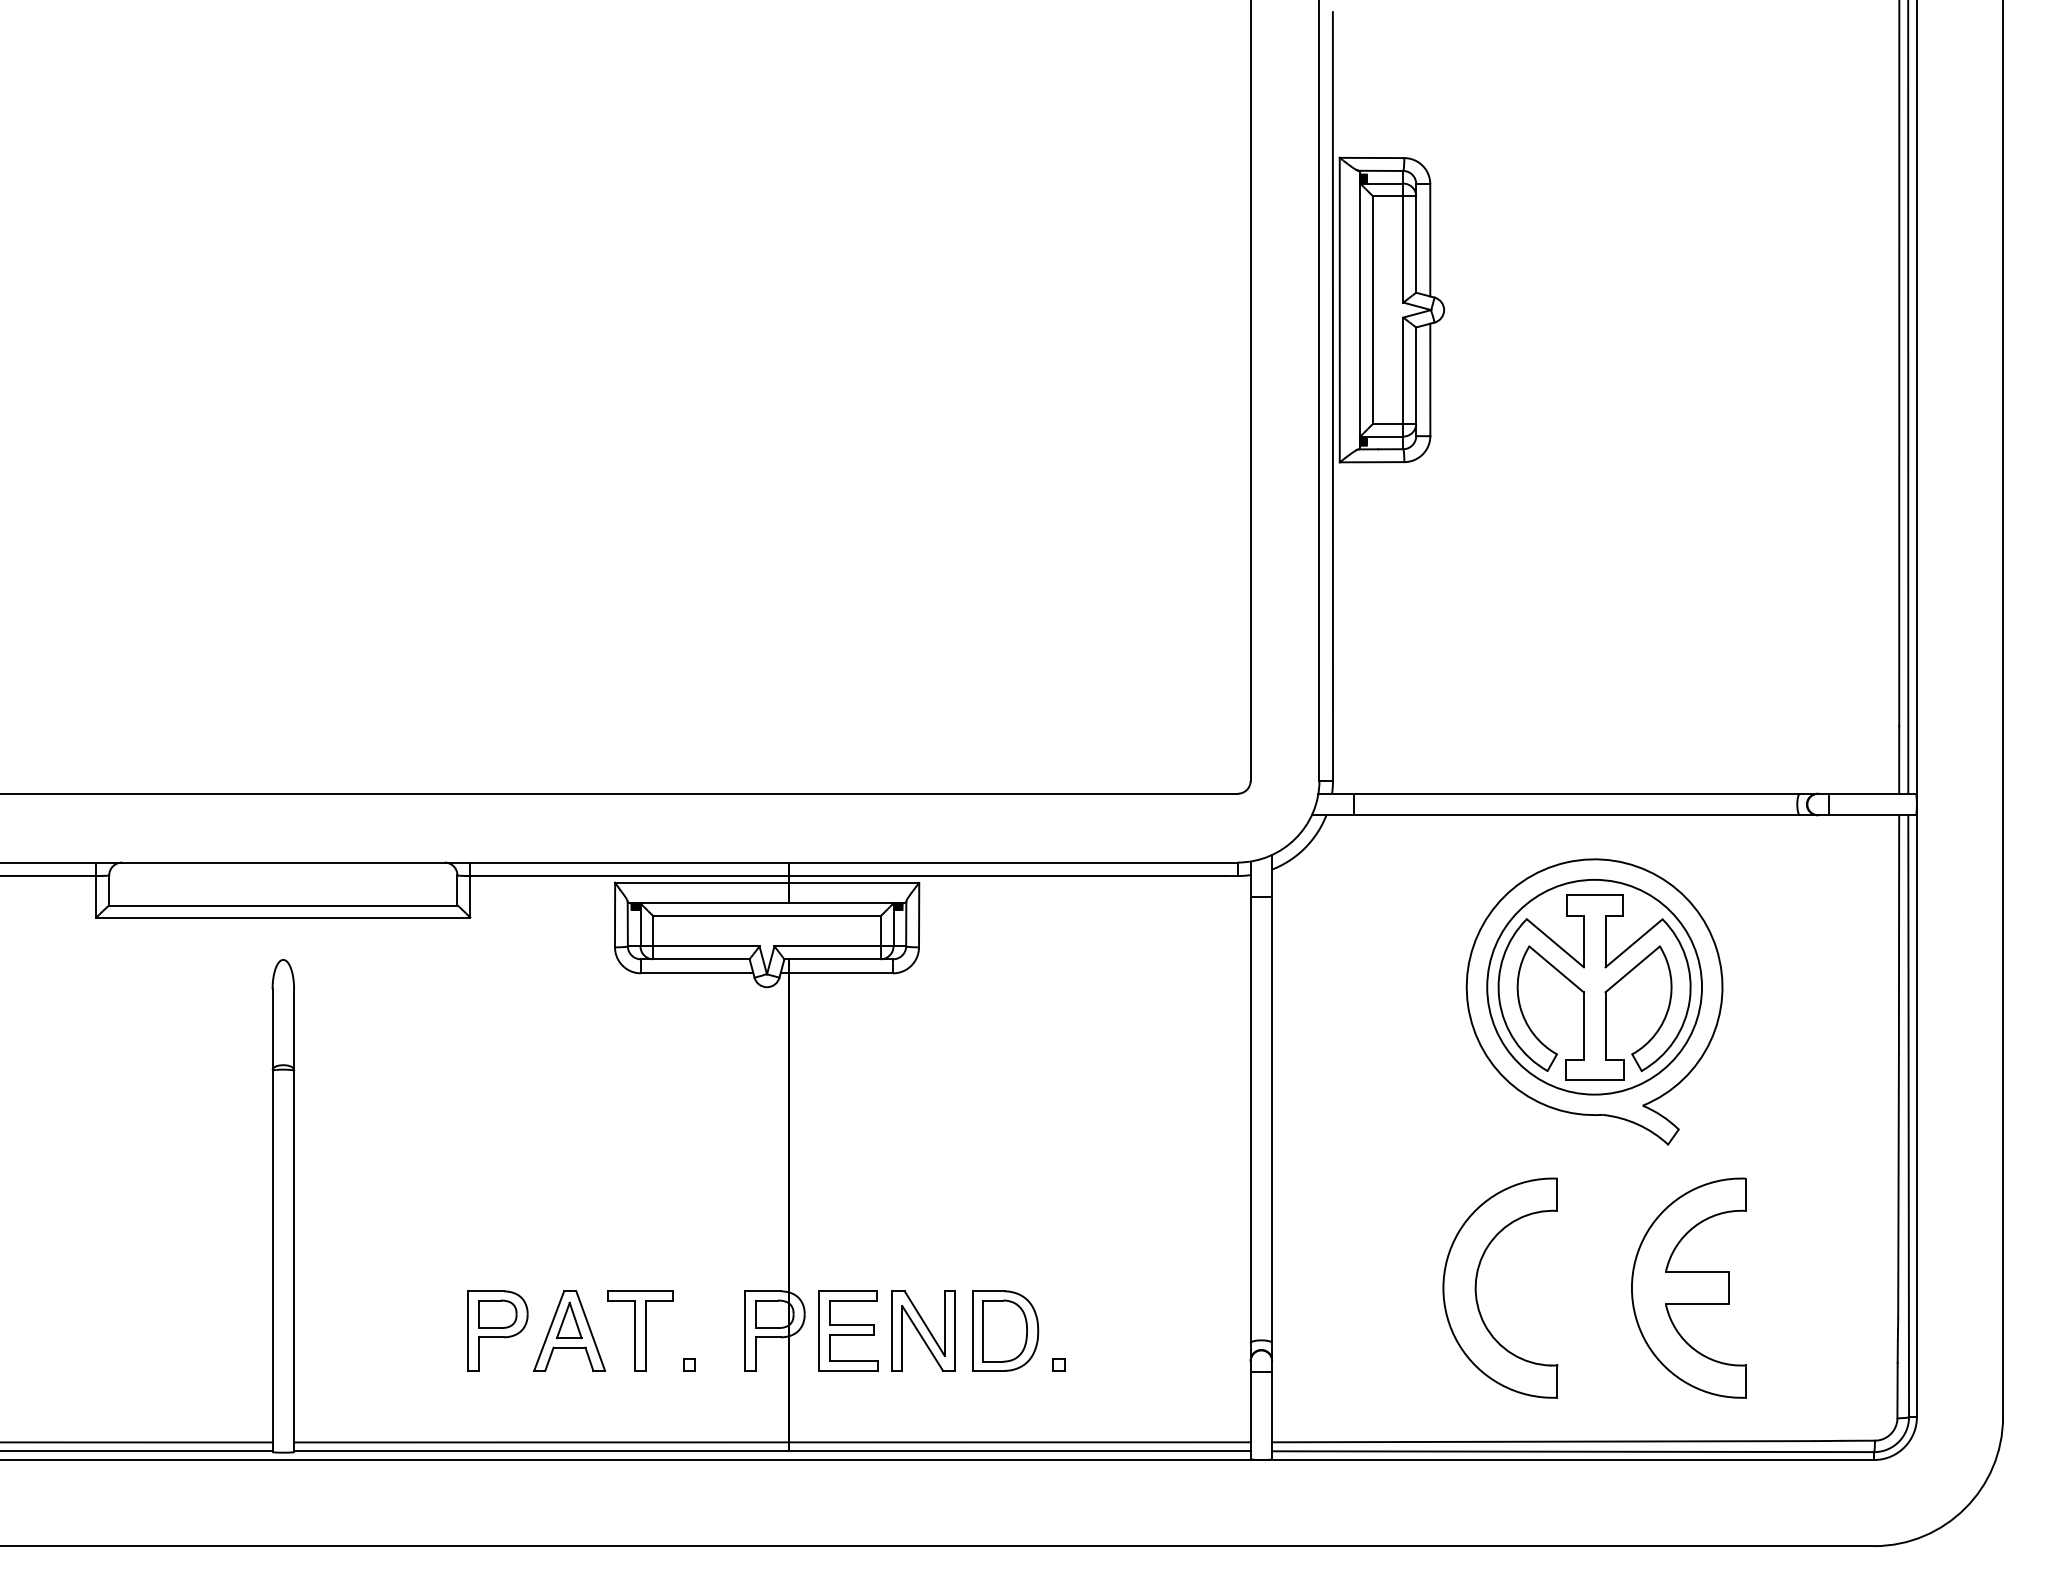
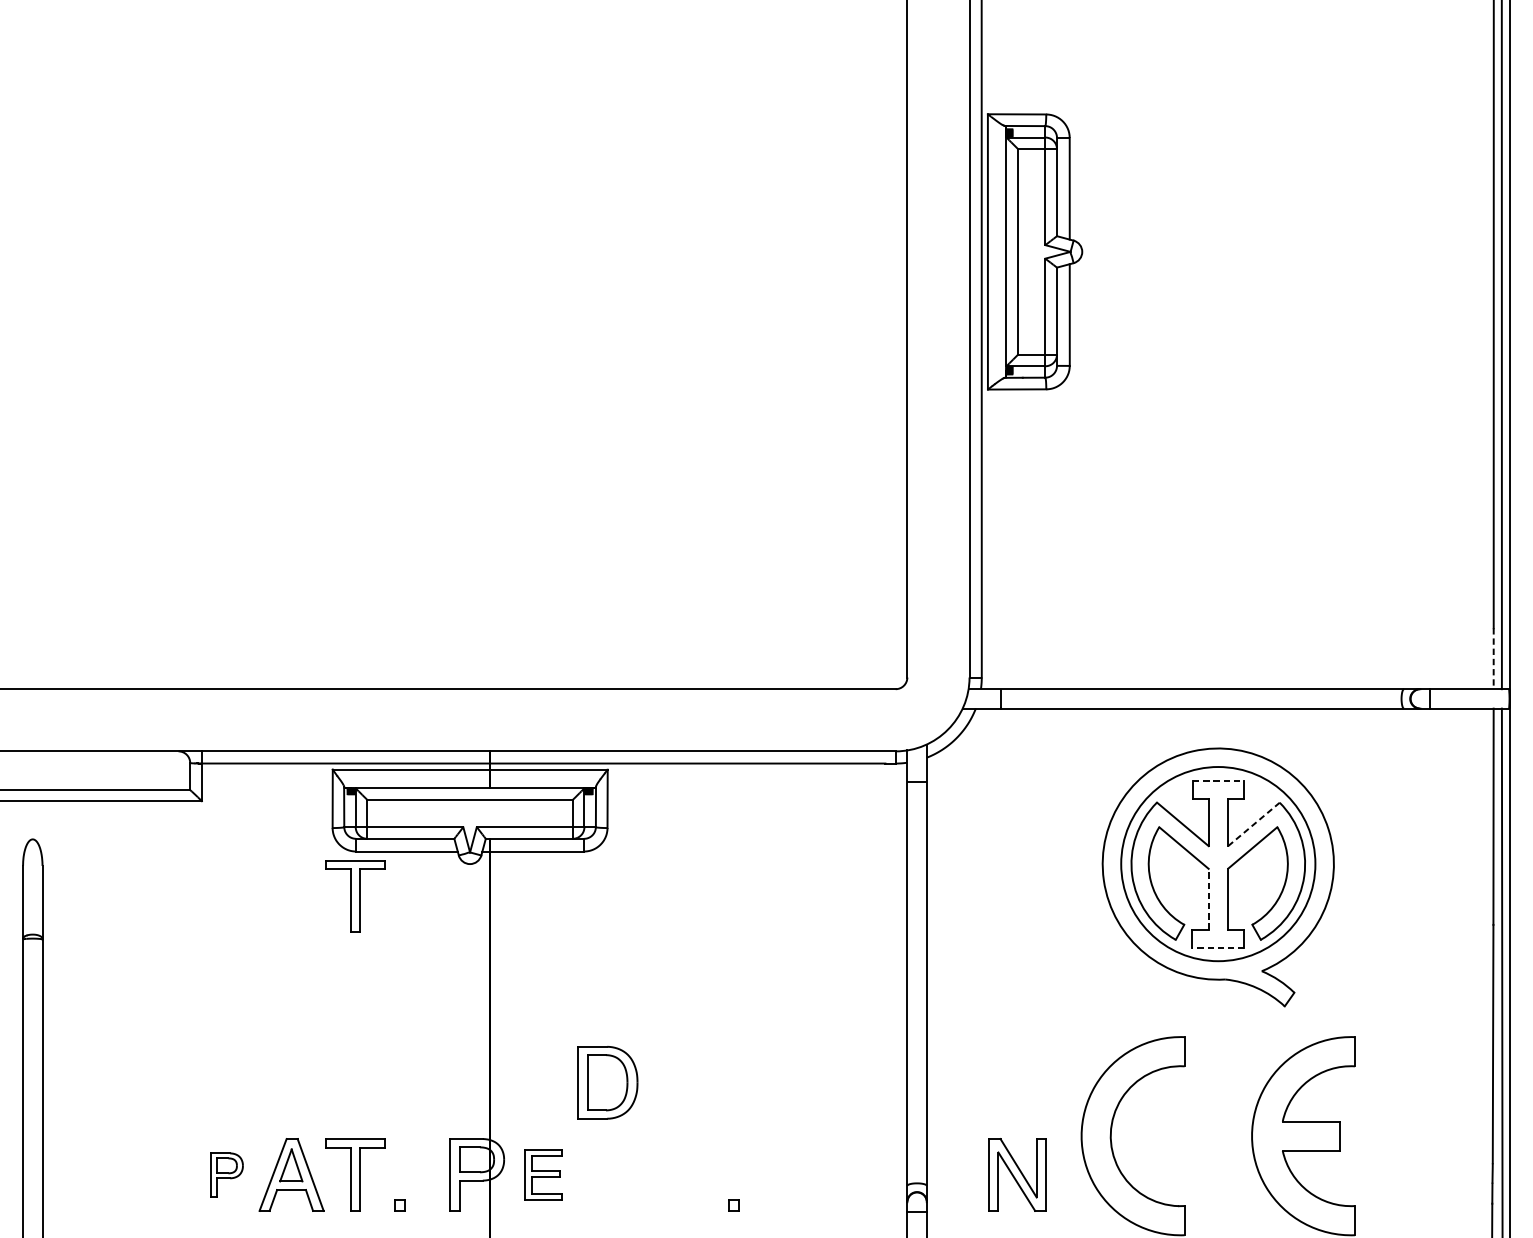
line: (1899, 760) -> (1493, 659), solid -> dashed
line: (1595, 895) -> (1219, 781), solid -> dashed
line: (1634, 943) -> (1254, 824), solid -> dashed
part: (640, 1022) -> (355, 895), added
line: (1583, 1026) -> (1208, 899), solid -> dashed
line: (1594, 1080) -> (1218, 948), solid -> dashed
part: (497, 1330) -> (226, 1174), size x0.6
part: (848, 1330) -> (543, 1174), size x0.7
part: (923, 1330) -> (1017, 1174), moved
part: (1005, 1330) -> (607, 1082), moved

